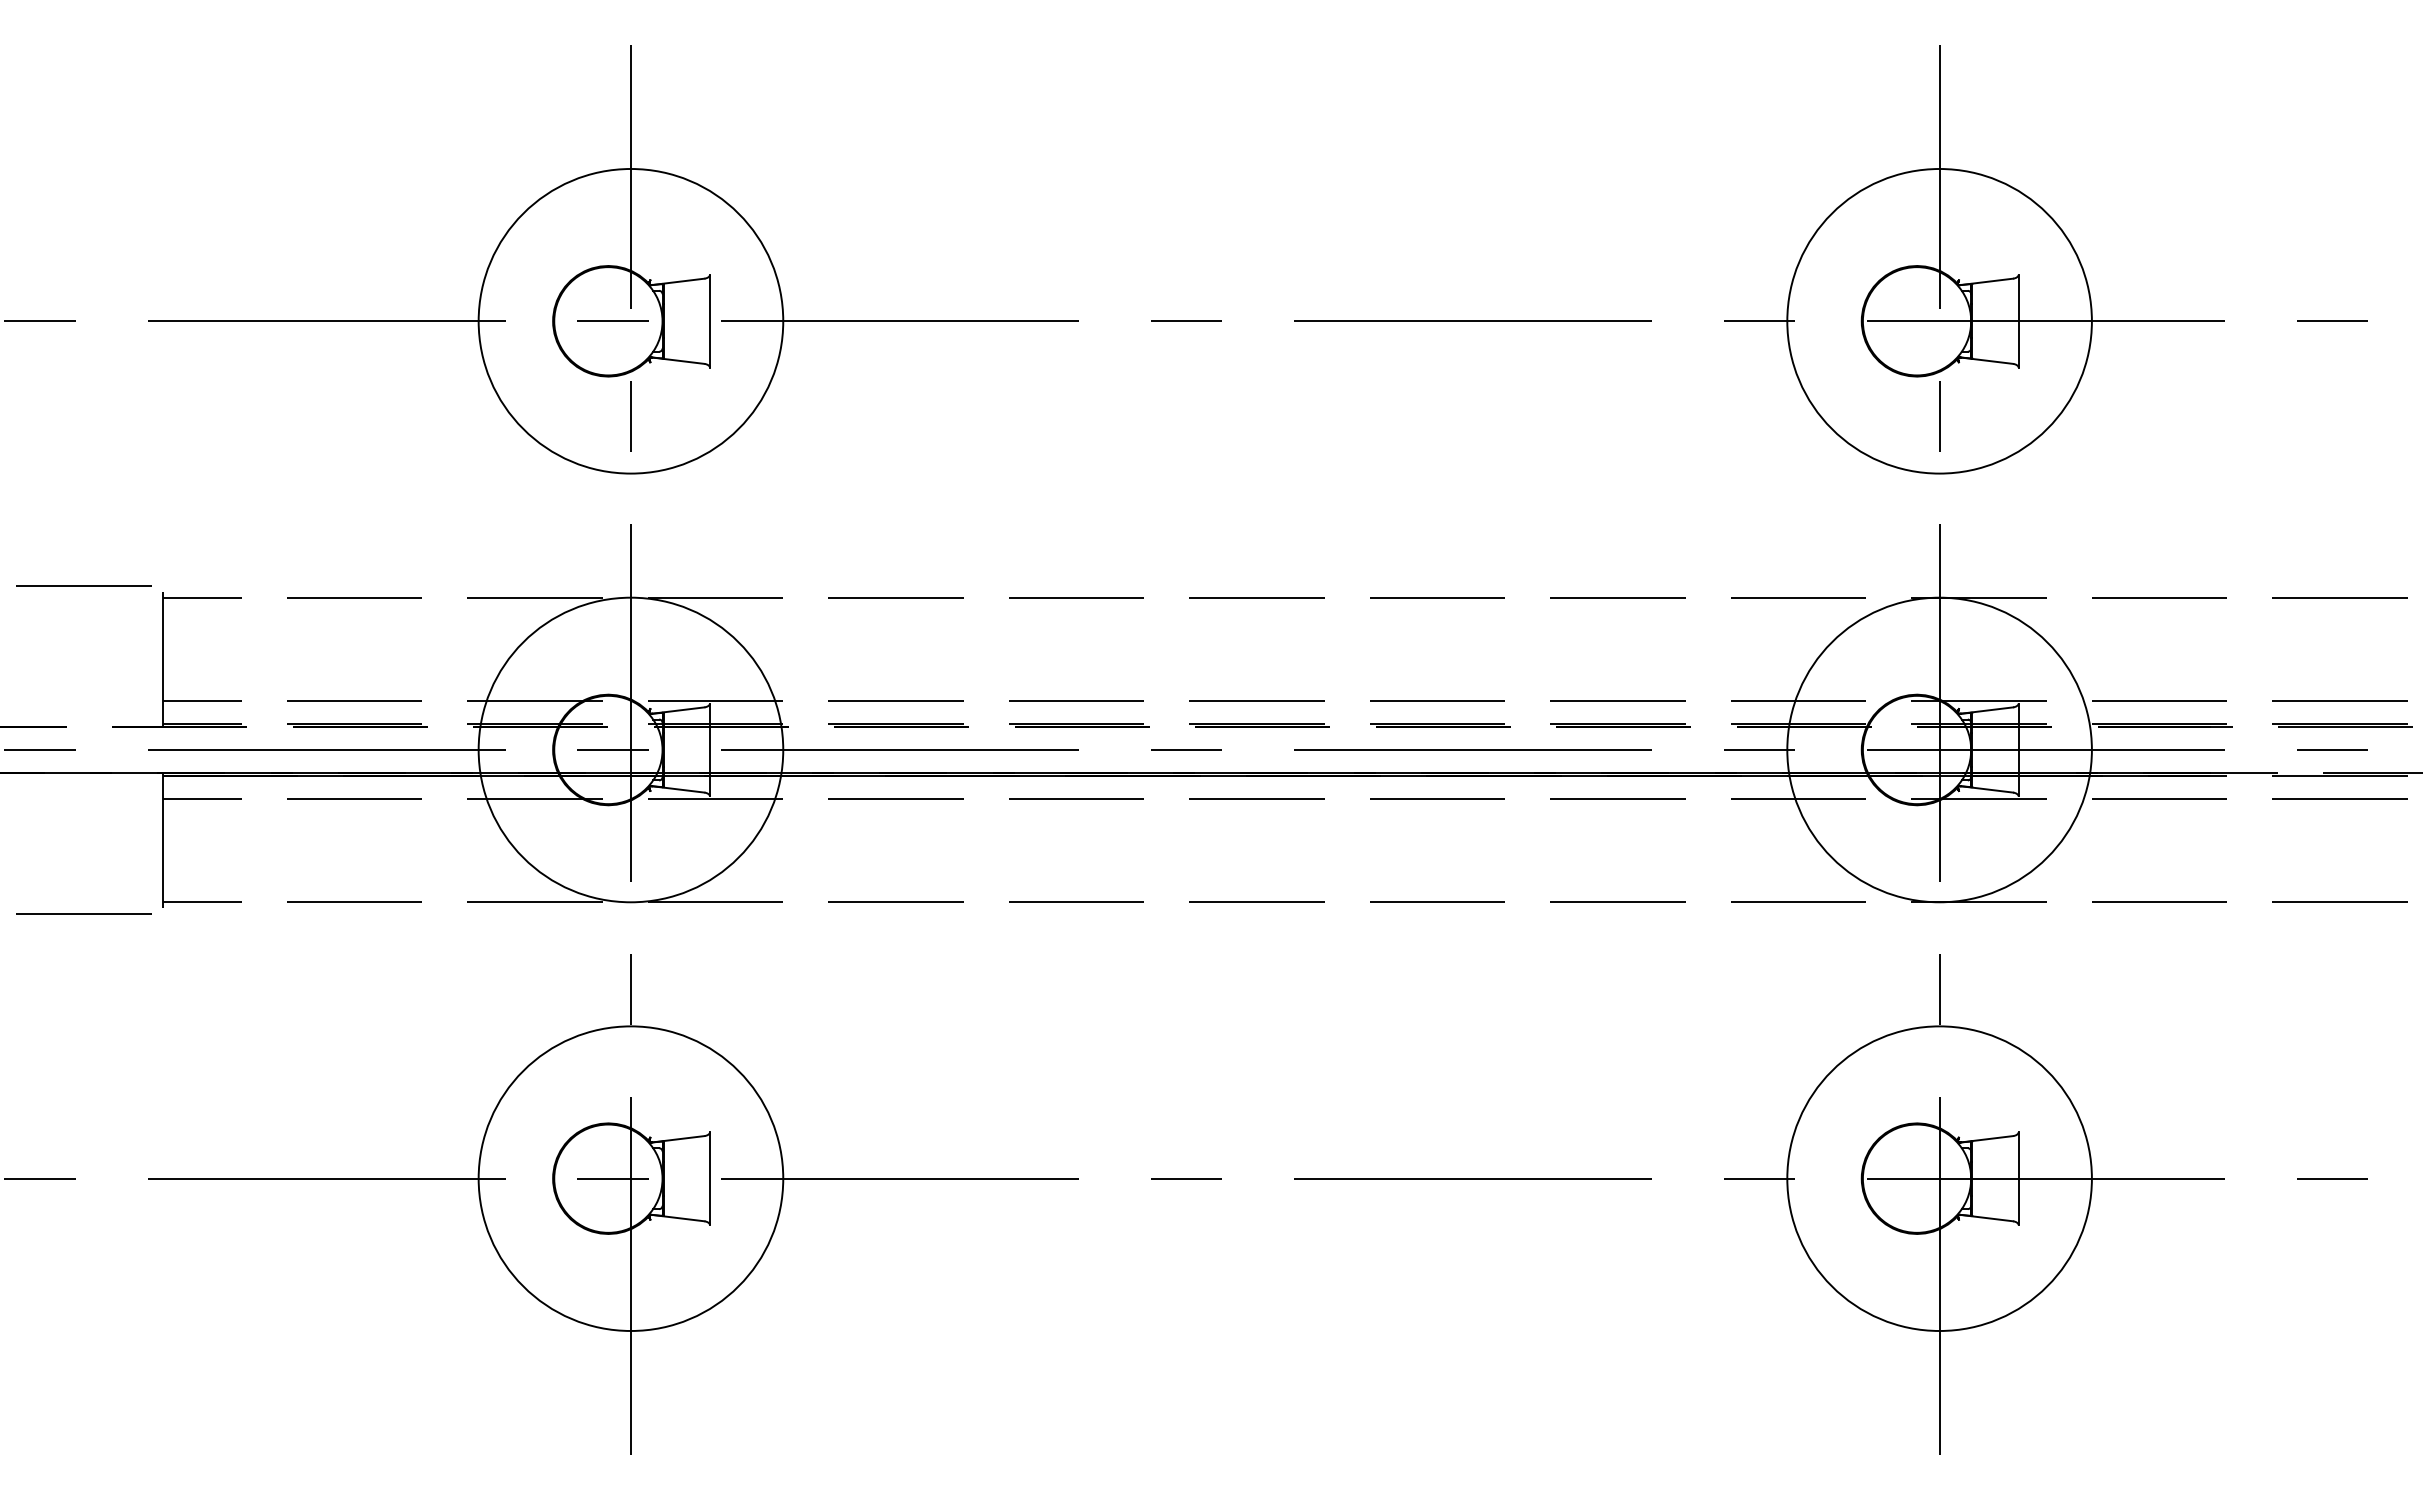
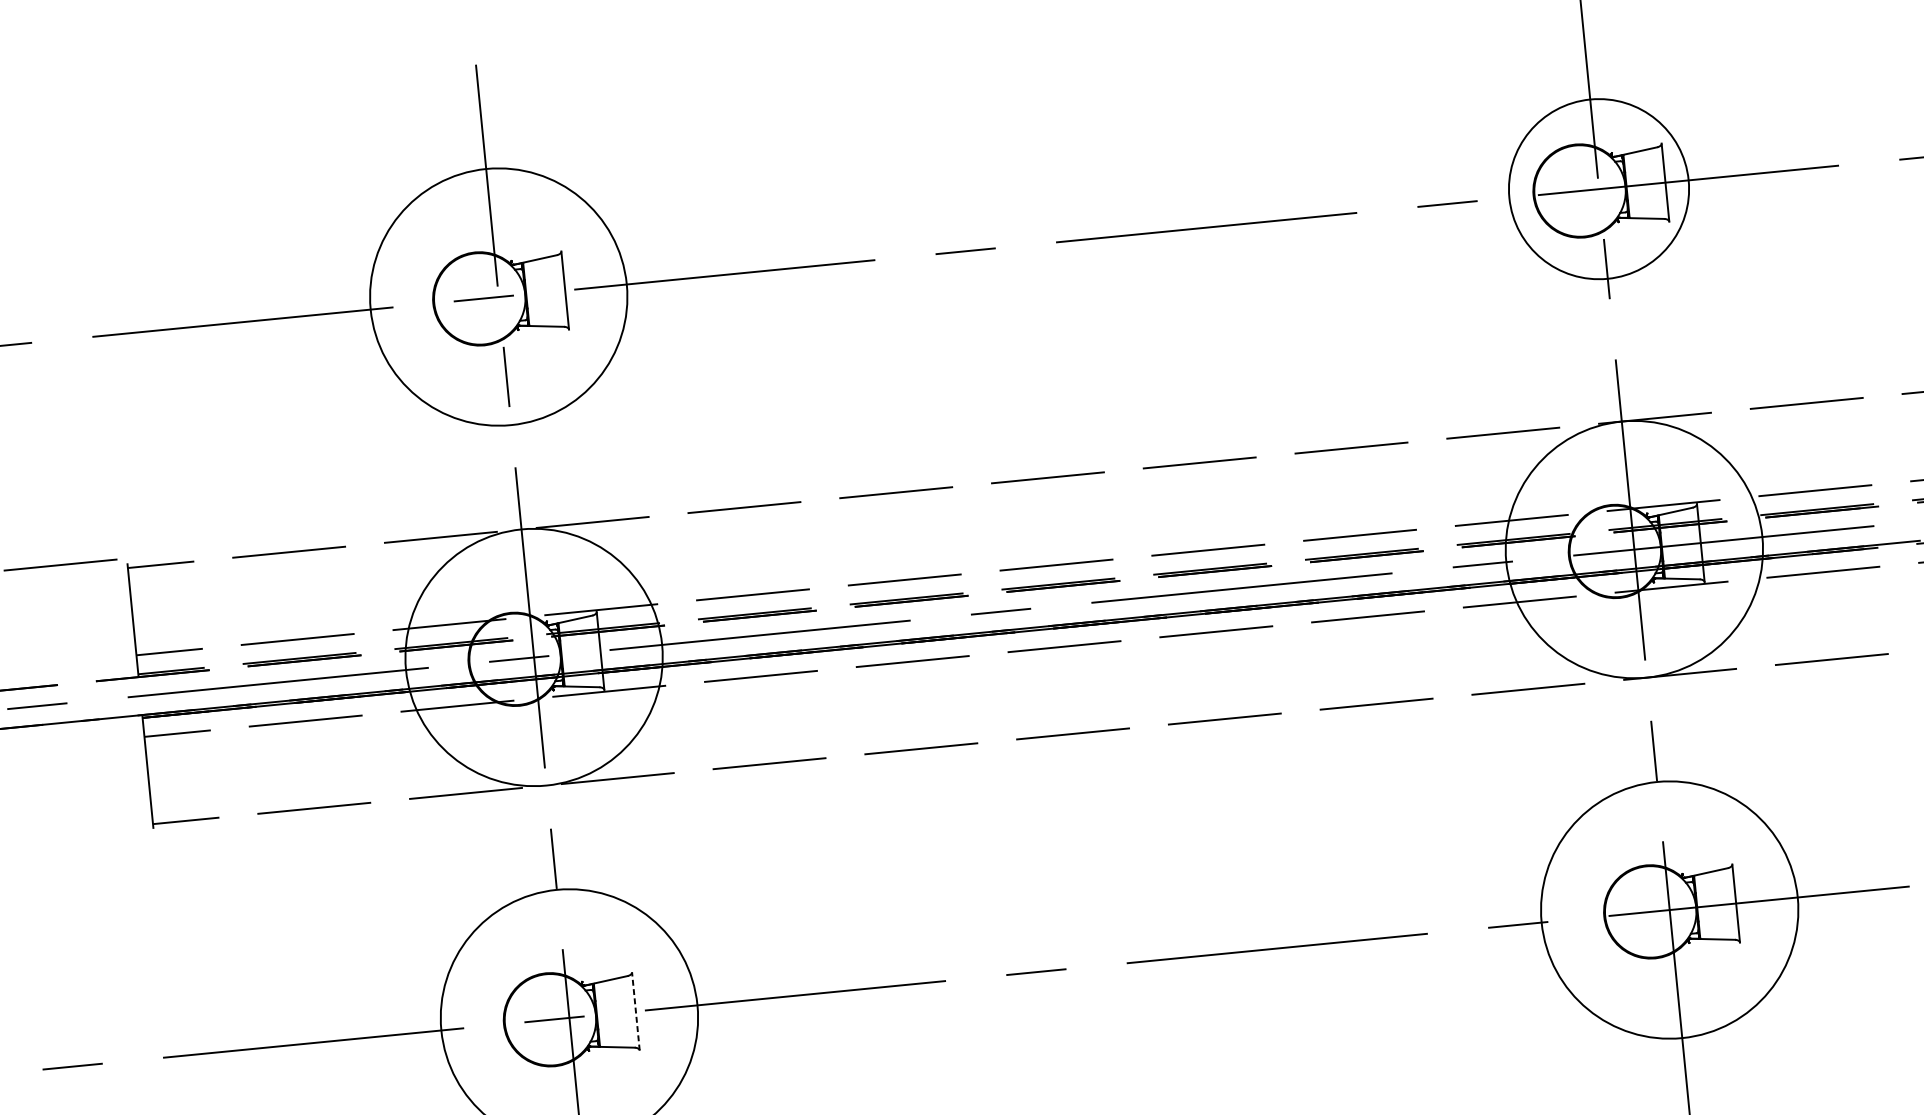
circle: (1939, 321) -> (1598, 189), size x0.7
line: (89, 913) -> (92, 839), removed
line: (710, 1178) -> (636, 1011), solid -> dashed

